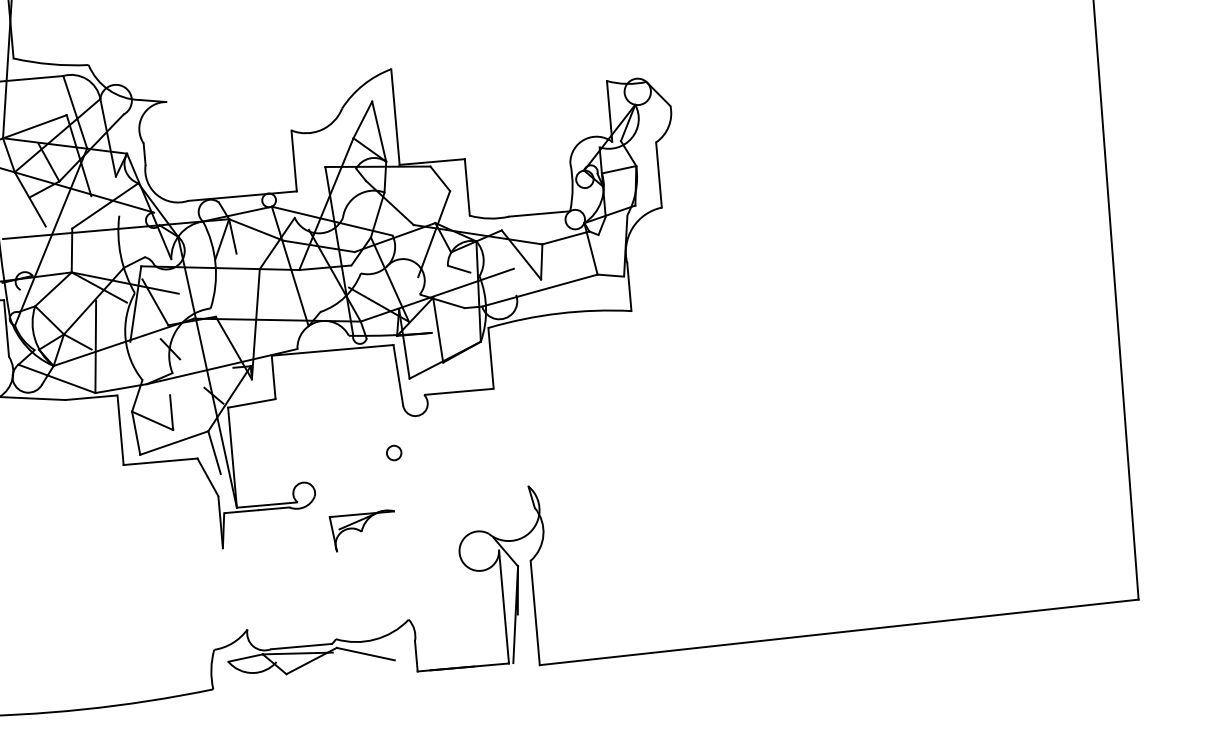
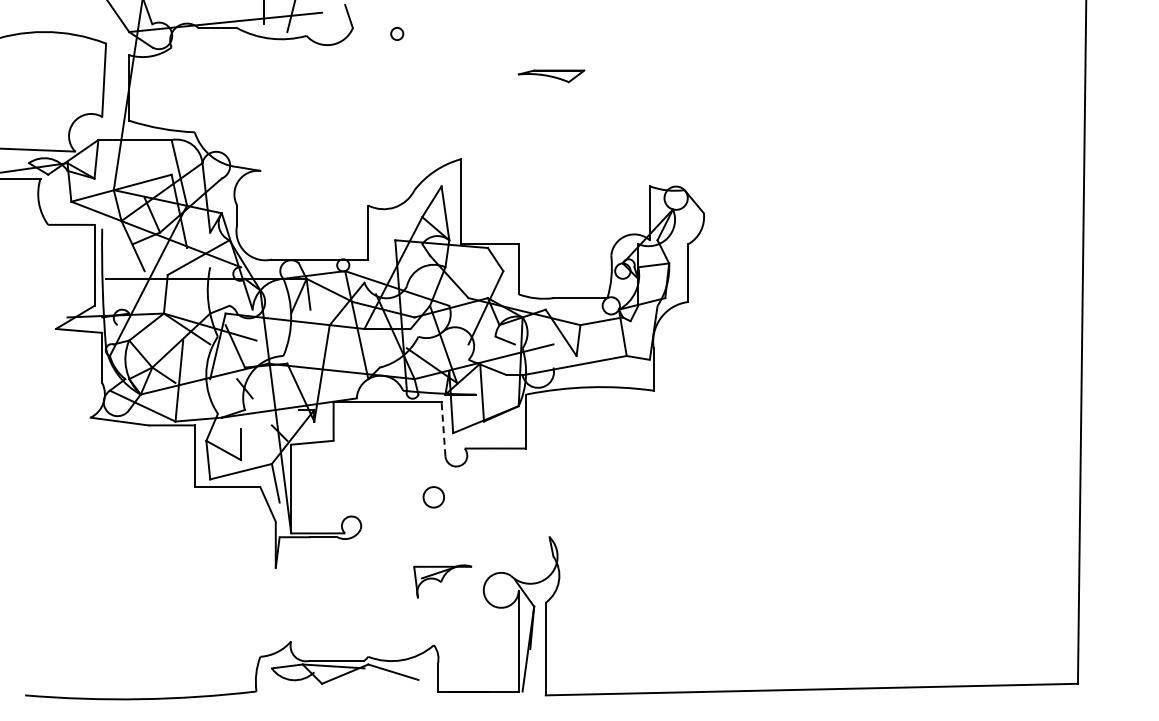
line: (398, 374) -> (443, 428), solid -> dashed
circle: (393, 453) -> (433, 497), size x1.6
part: (363, 530) -> (442, 581), moved

